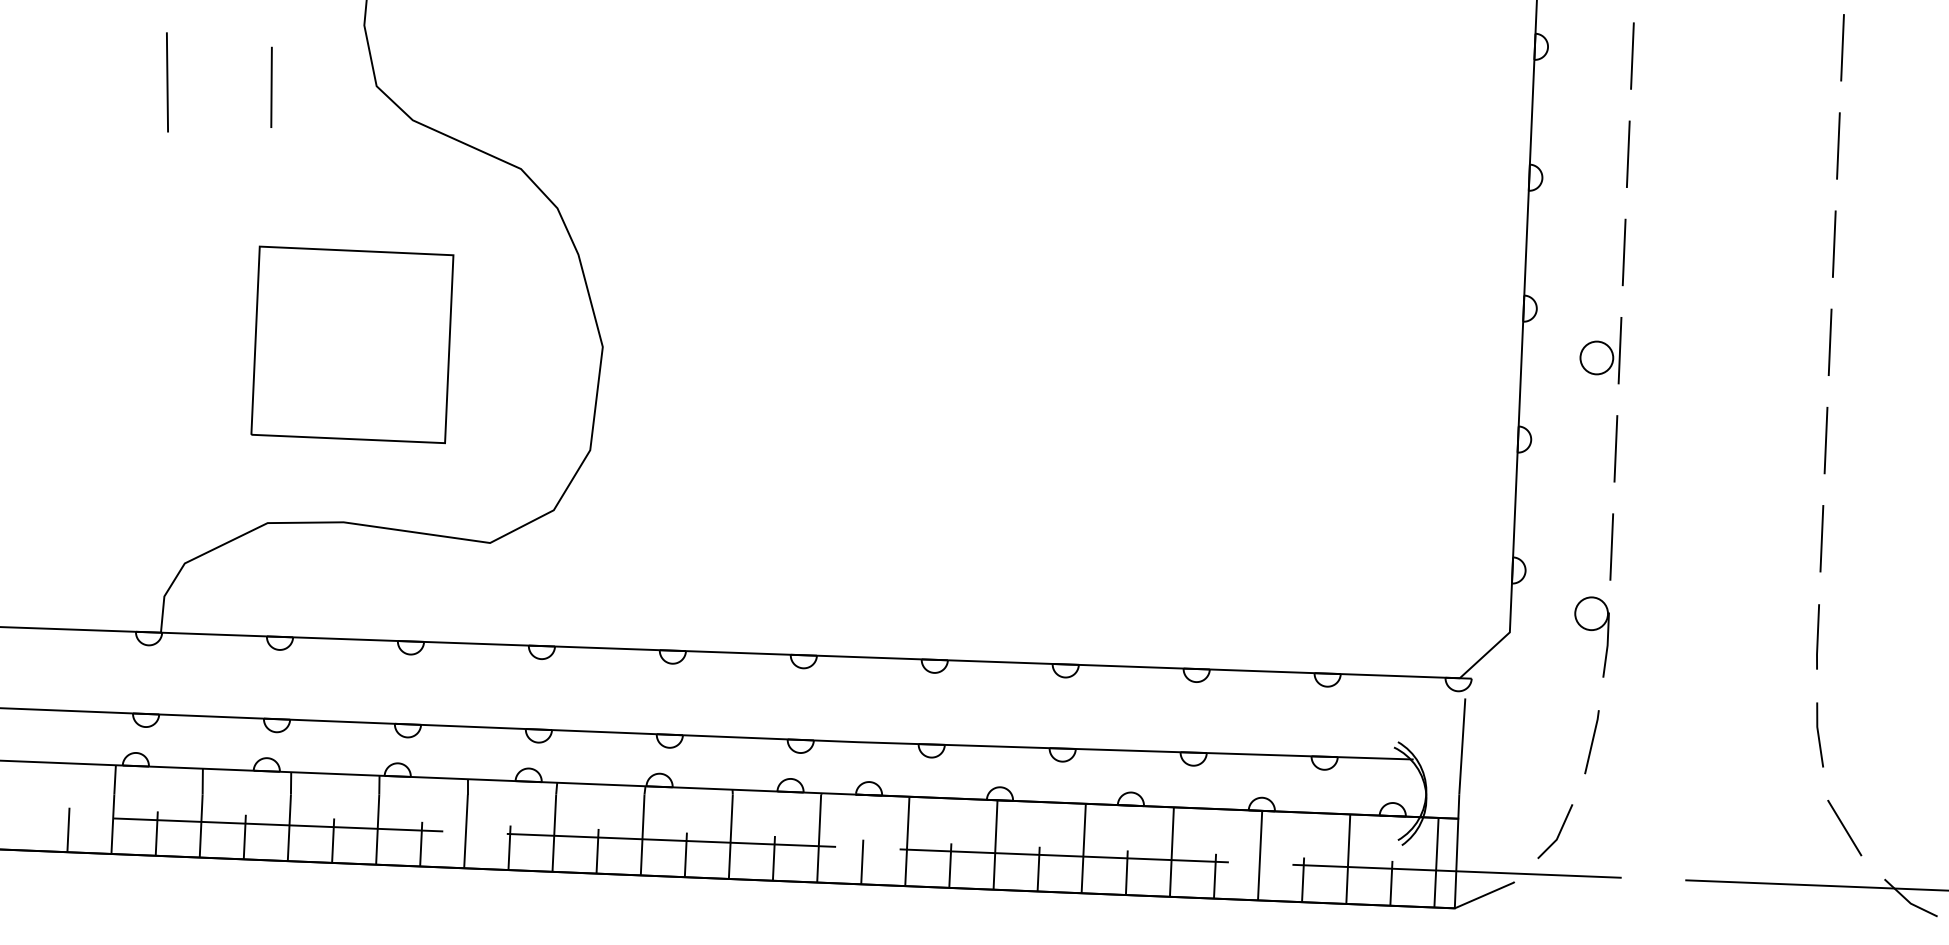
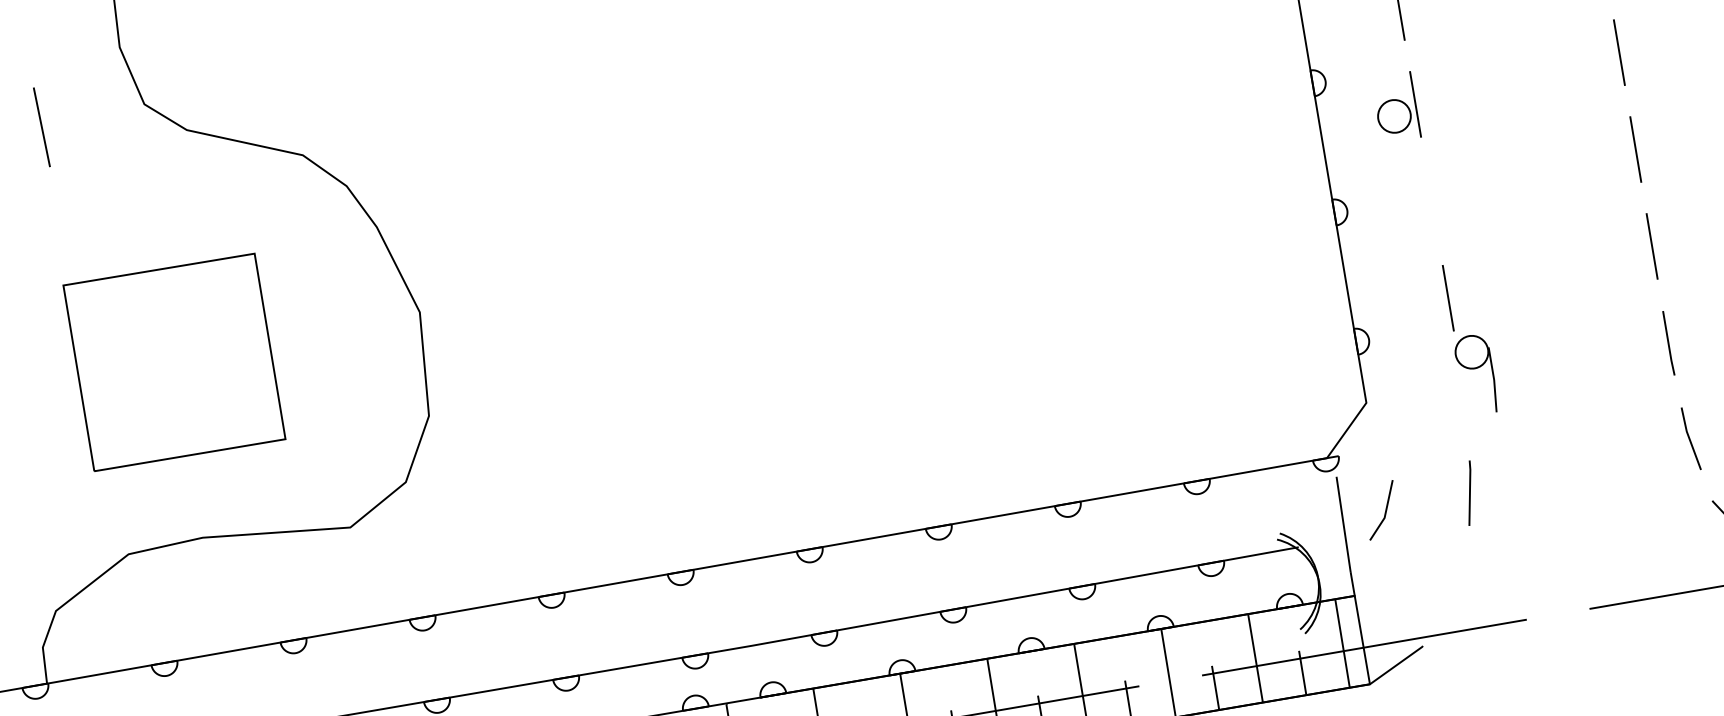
line: (1615, 448) -> (1431, 201), removed
part: (1591, 636) -> (1476, 374), moved
line: (1558, 833) -> (1385, 511), moved

